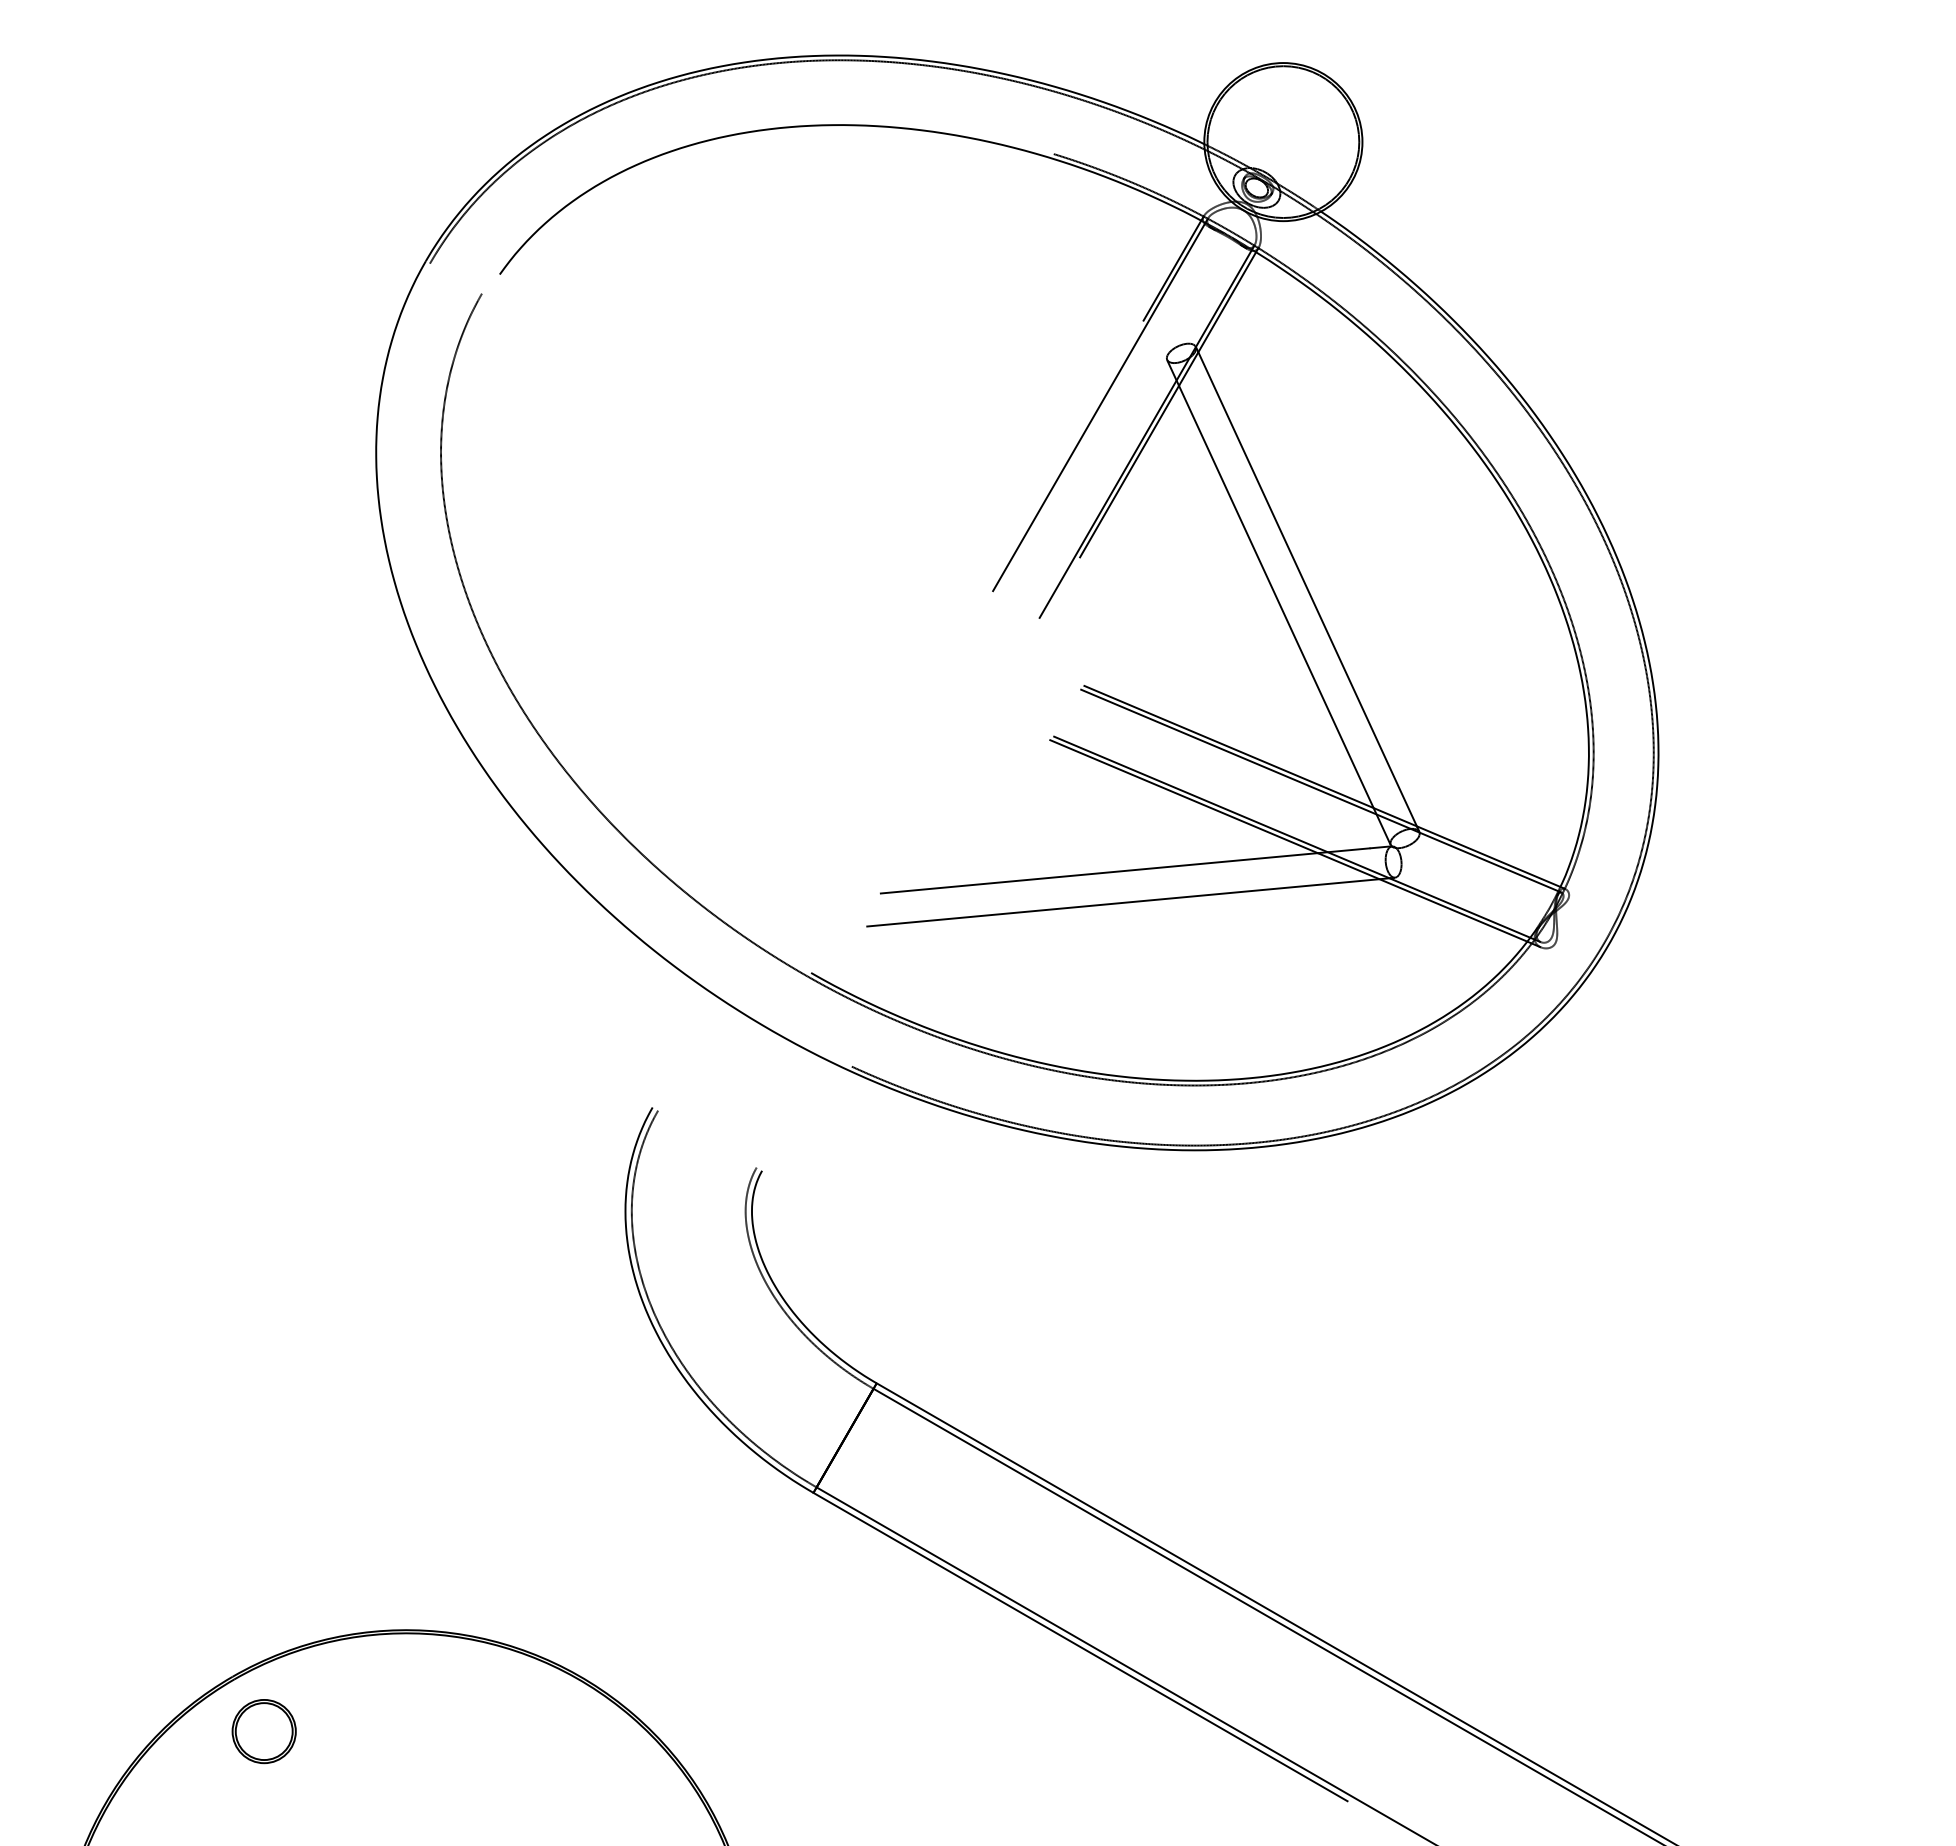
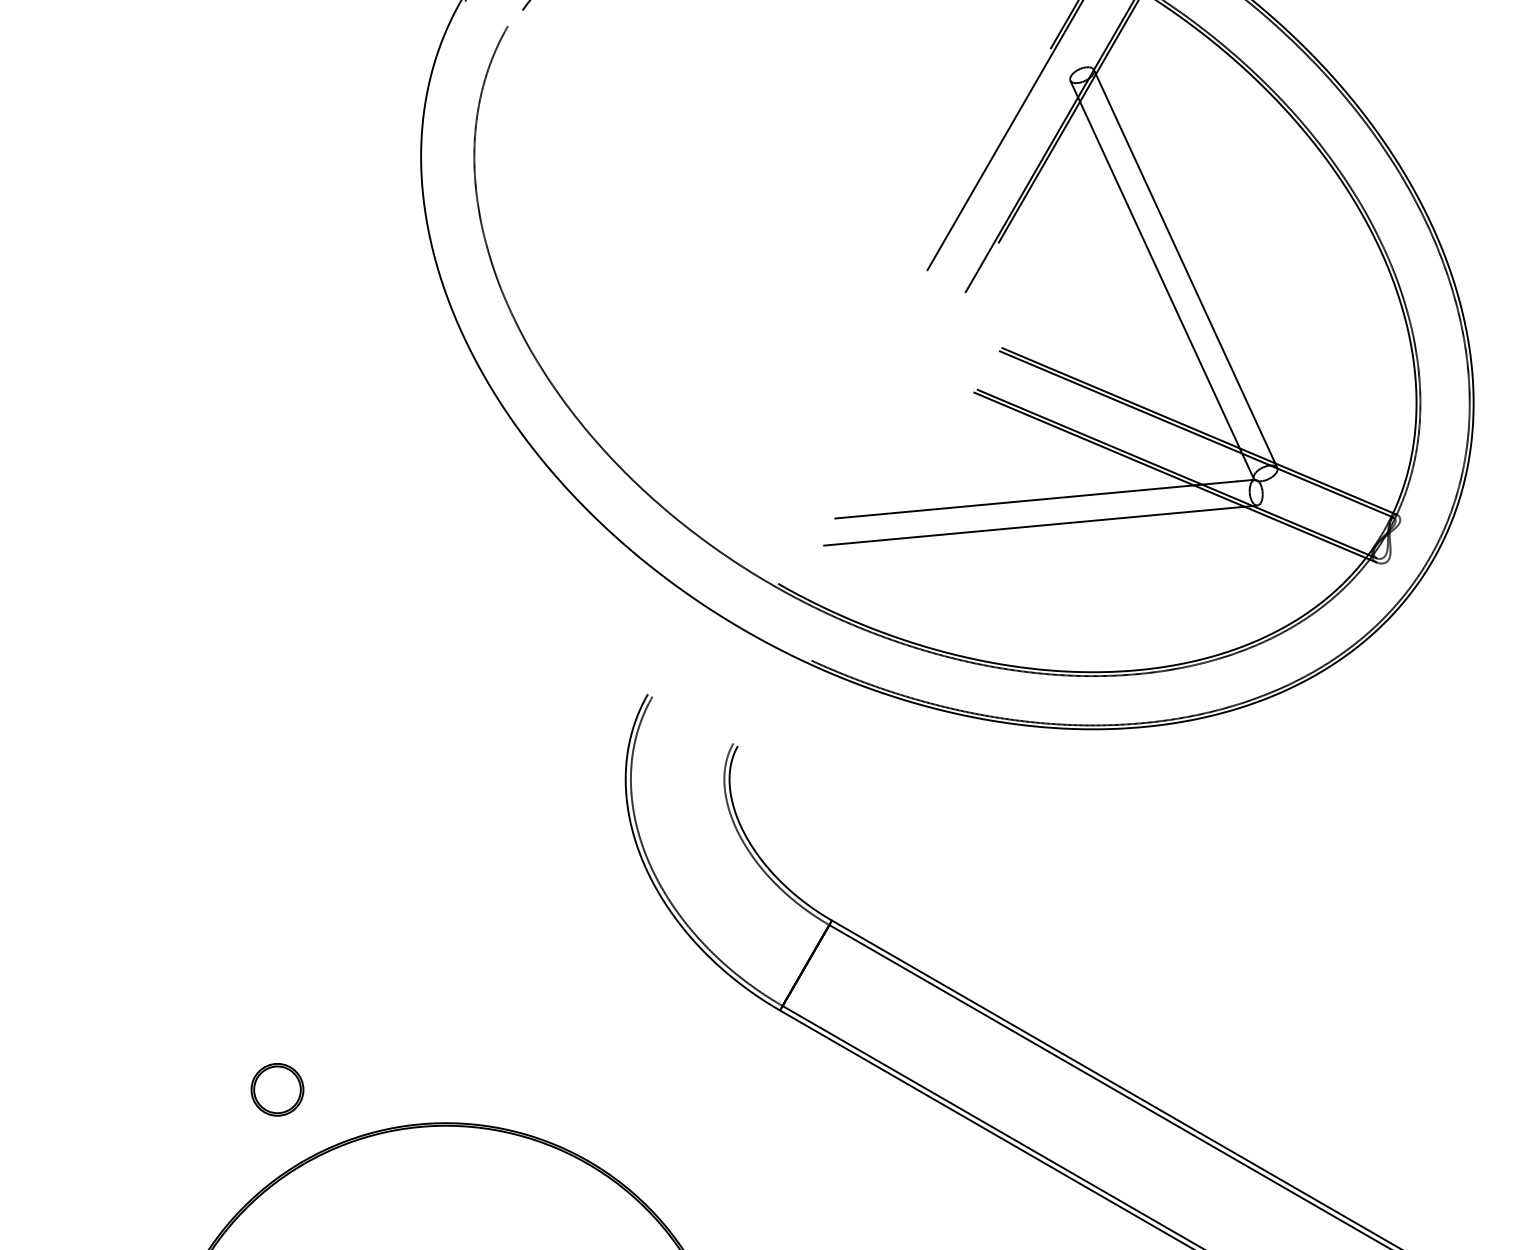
part: (263, 1731) -> (276, 1089), moved

